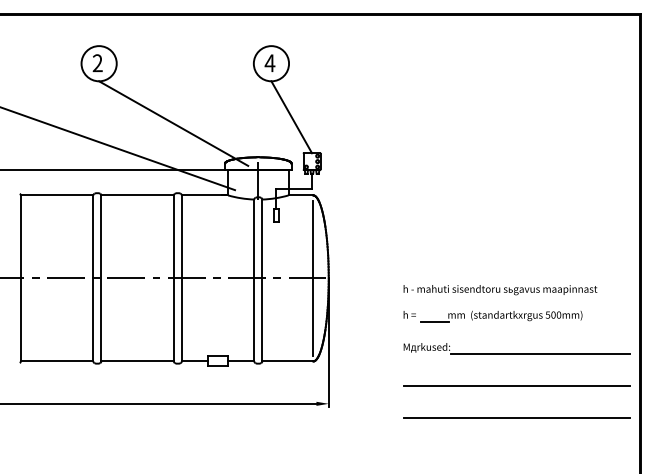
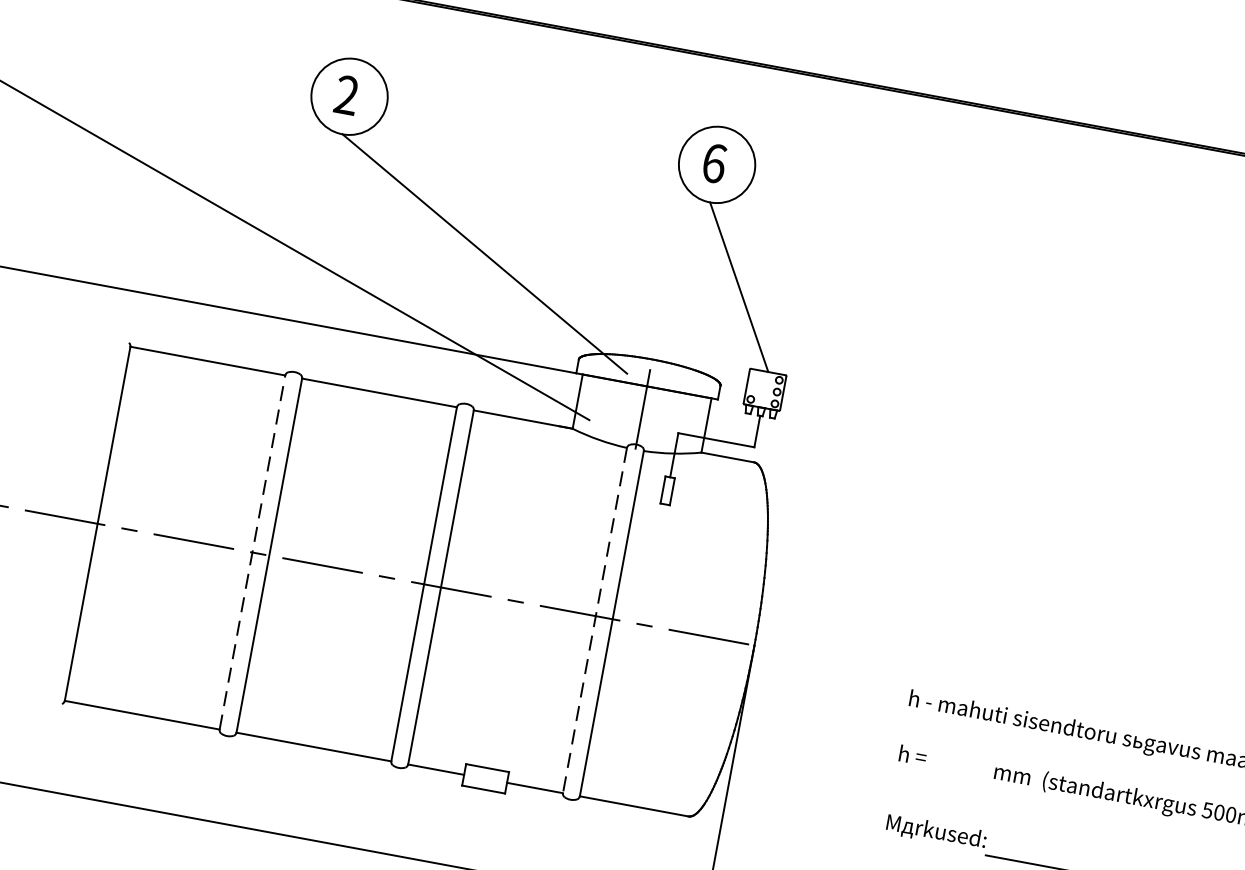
text: (269, 63) -> (713, 163), 4 -> 6
line: (93, 278) -> (252, 552), solid -> dashed
line: (313, 278) -> (721, 639), removed
line: (254, 280) -> (595, 620), solid -> dashed
line: (435, 321) -> (965, 779), removed

